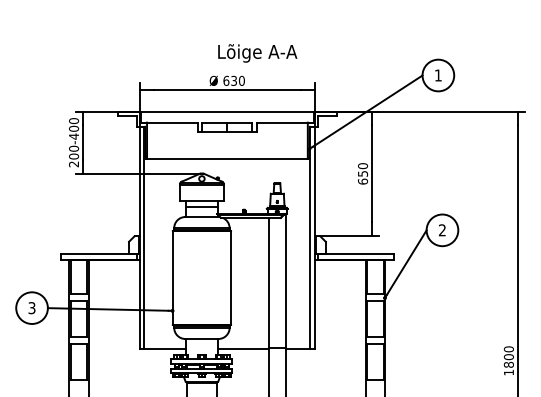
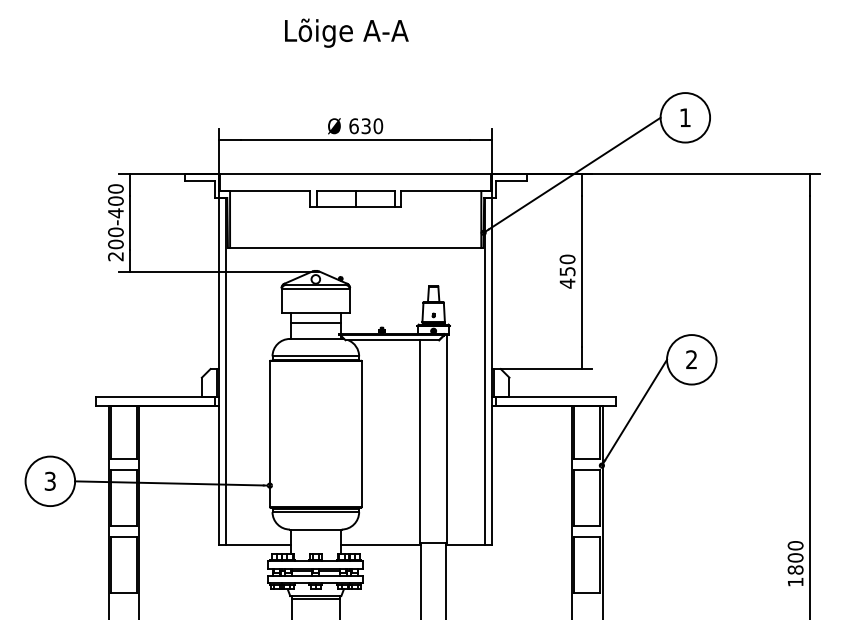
text: (257, 53) -> (346, 33), moved
text: (363, 181) -> (568, 283), 650 -> 450

